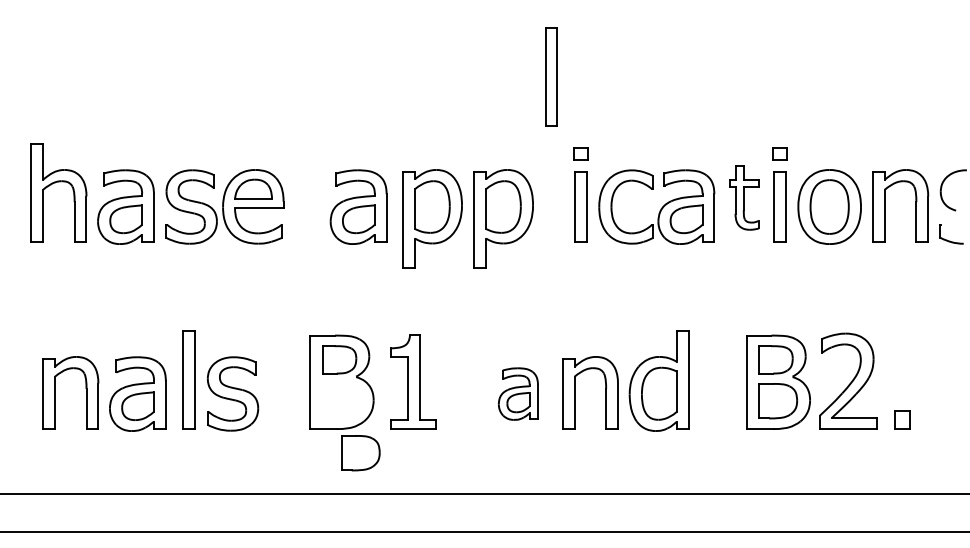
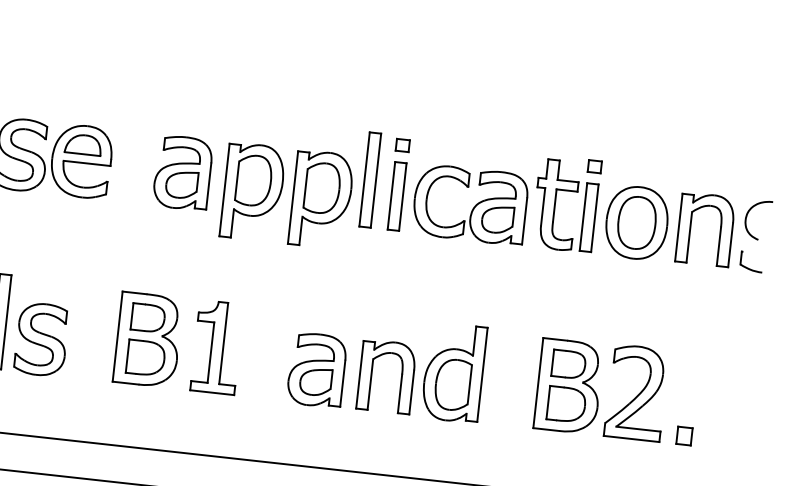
part: (551, 76) -> (370, 179), moved
part: (744, 197) -> (555, 204), size x1.43
part: (518, 393) -> (317, 369), size x1.43
part: (360, 453) -> (145, 358), moved

